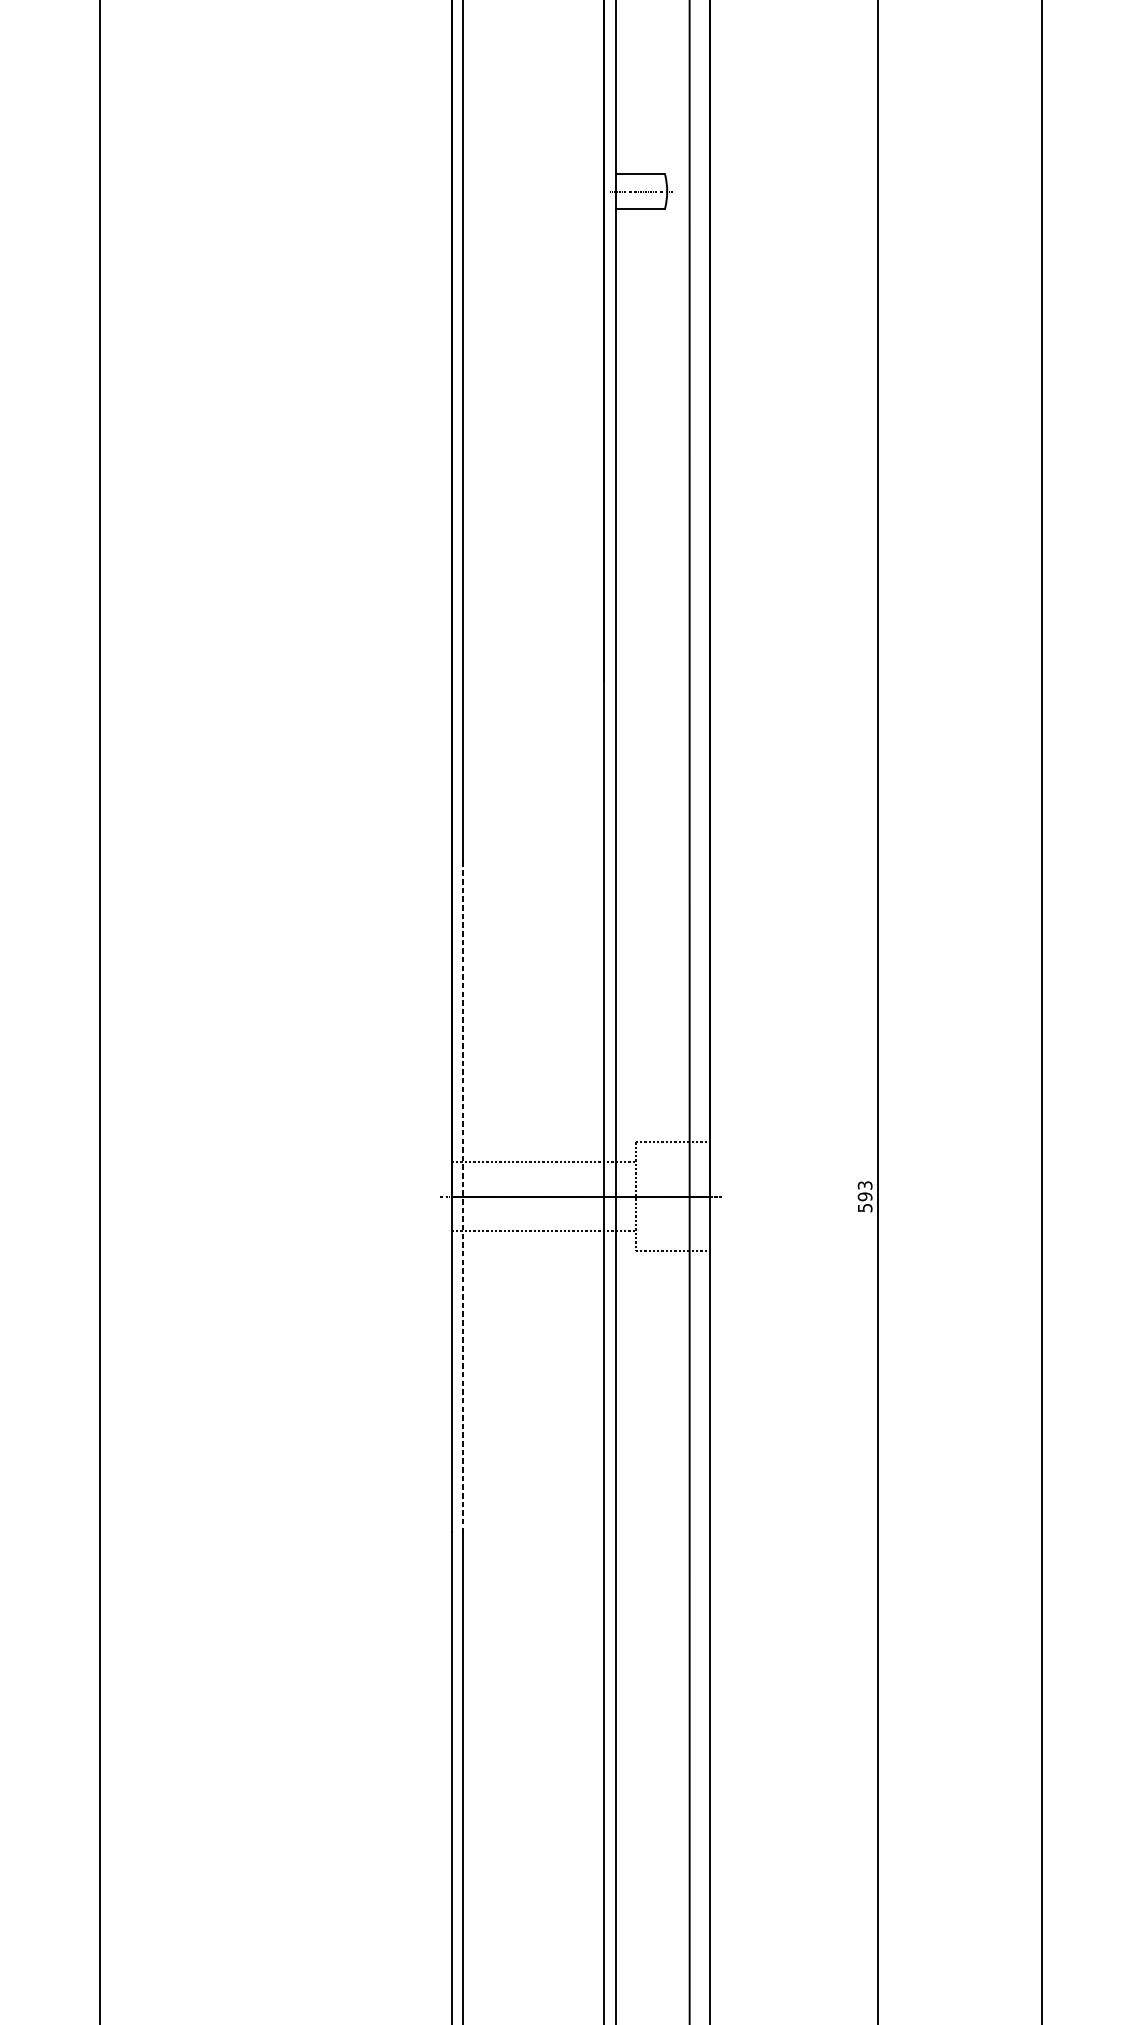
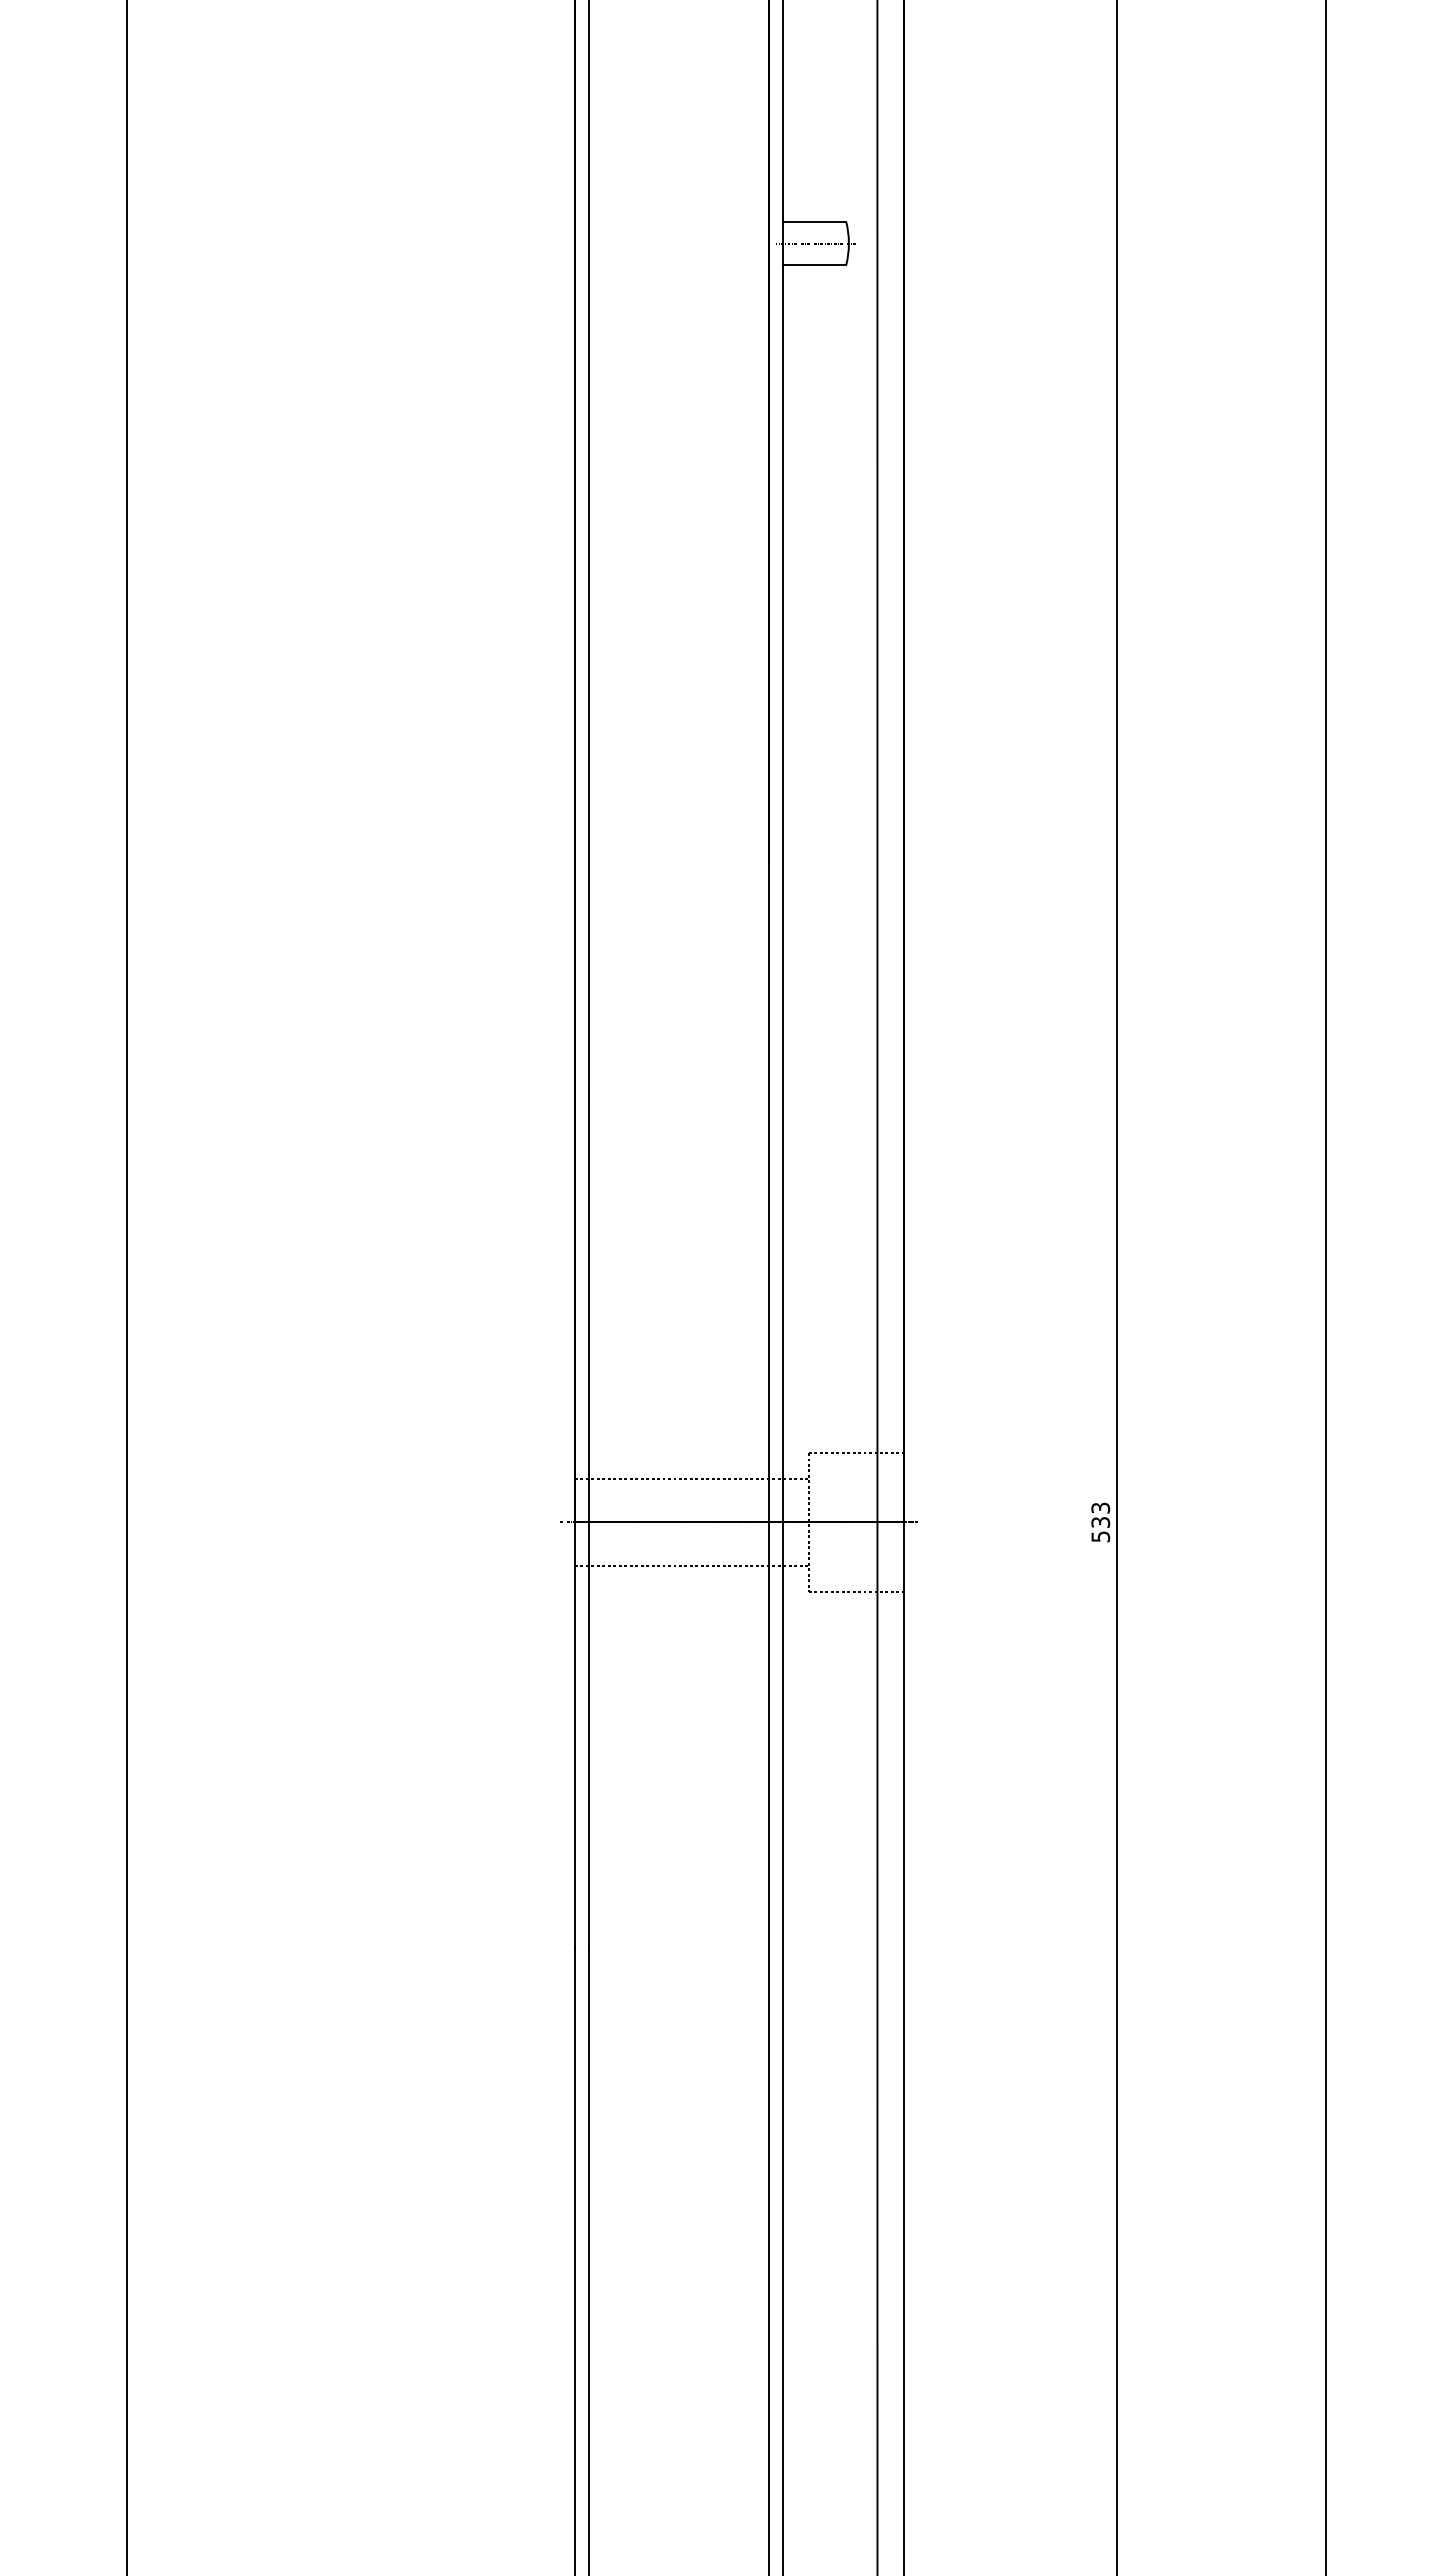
line: (463, 1196) -> (589, 1522), dashed -> solid
text: (864, 1196) -> (1100, 1522), 593 -> 533

